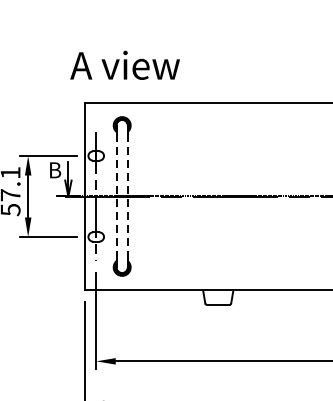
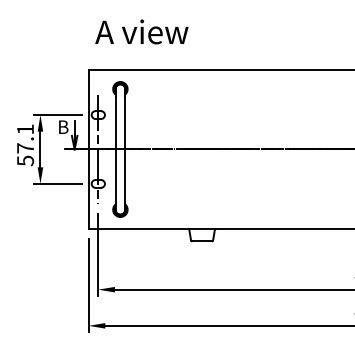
text: (124, 64) -> (141, 31), moved
line: (116, 196) -> (115, 149), dashed -> solid
line: (128, 196) -> (125, 149), dashed -> solid

